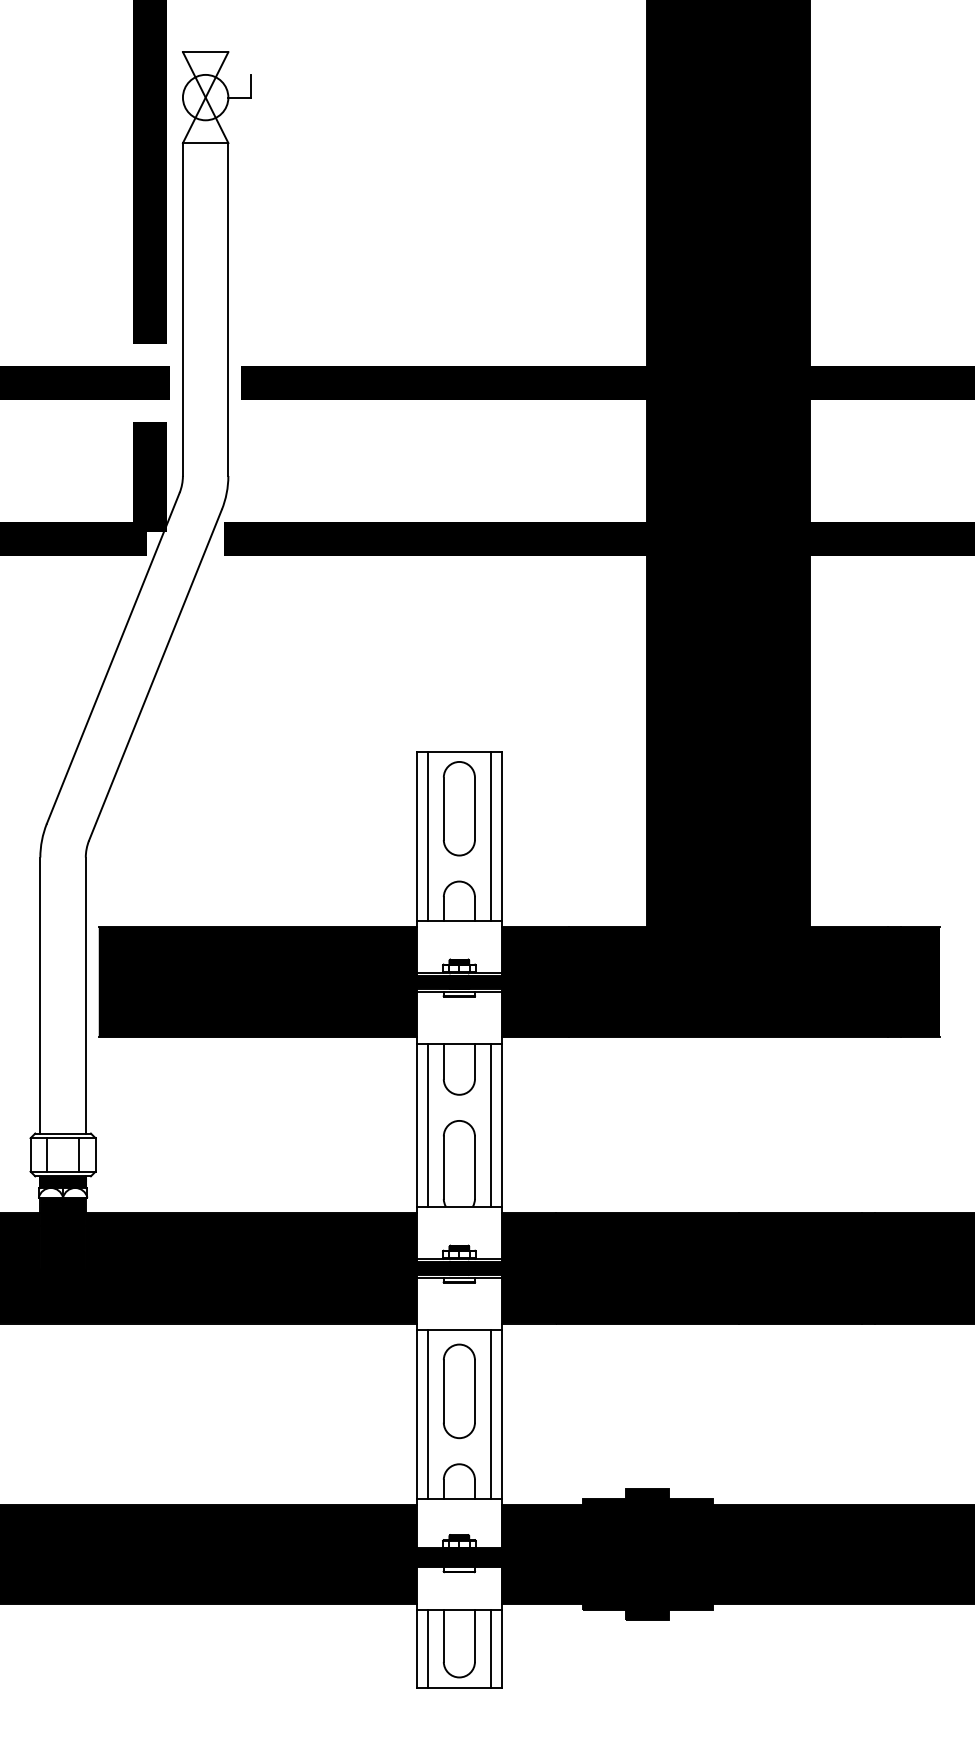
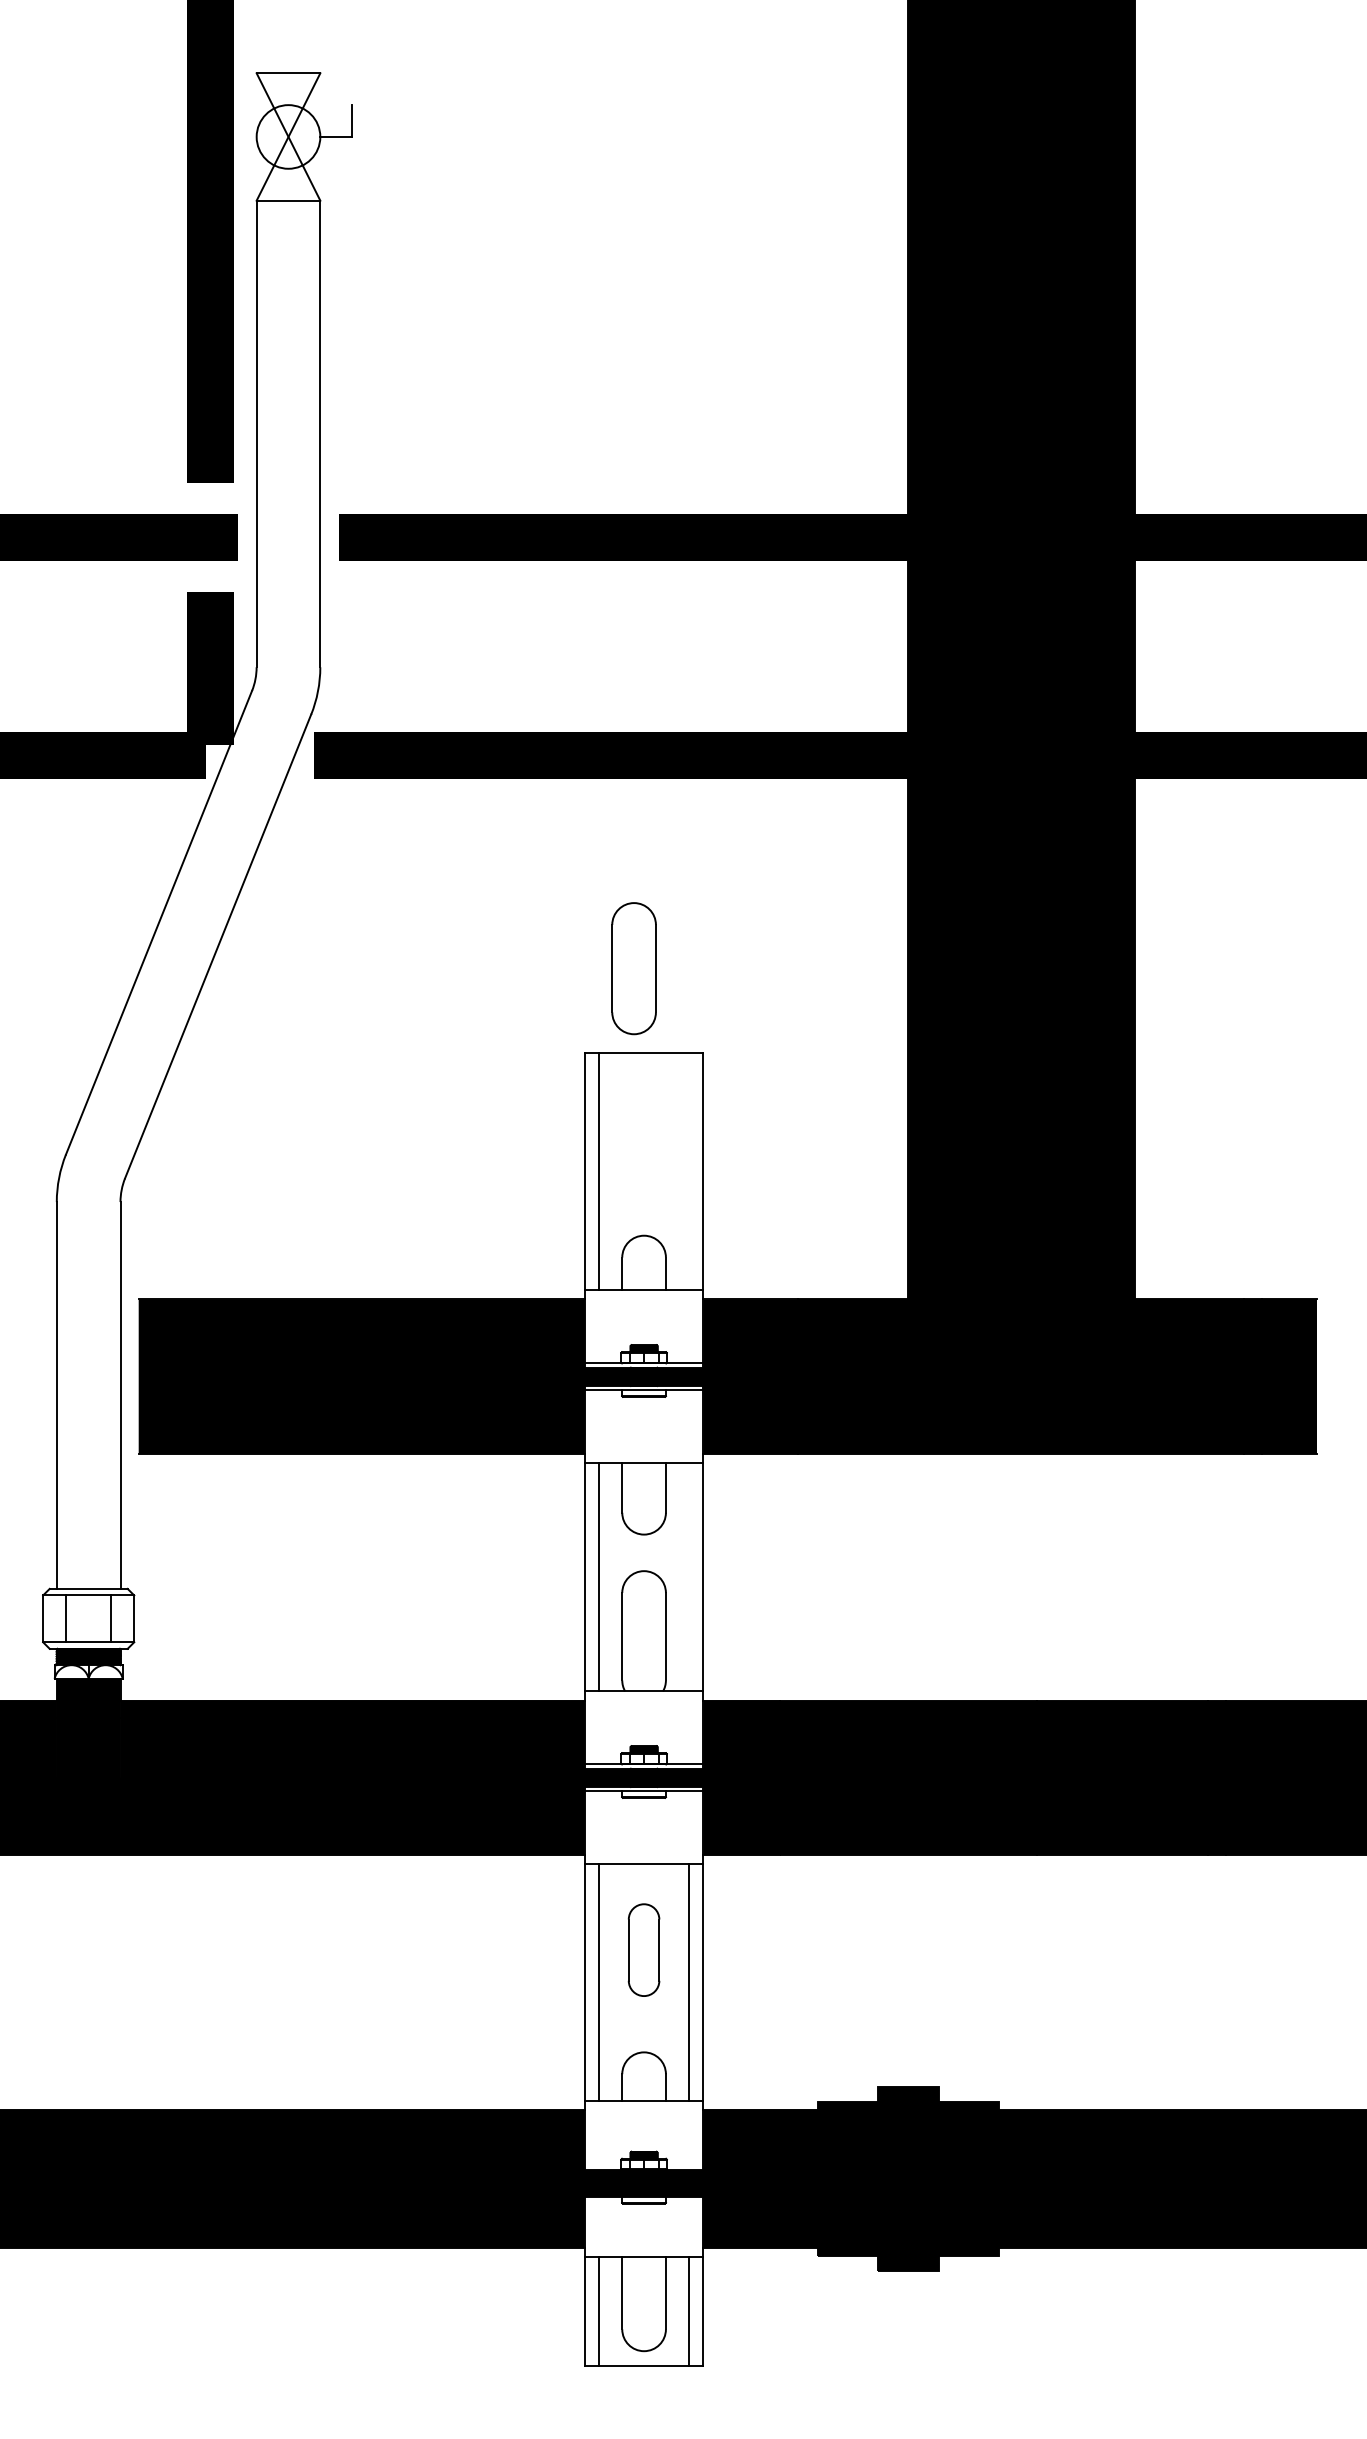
part: (458, 808) -> (633, 968), moved
line: (491, 835) -> (688, 1171), removed
line: (491, 1125) -> (688, 1577), removed
part: (458, 1390) -> (643, 1949), size x0.7

